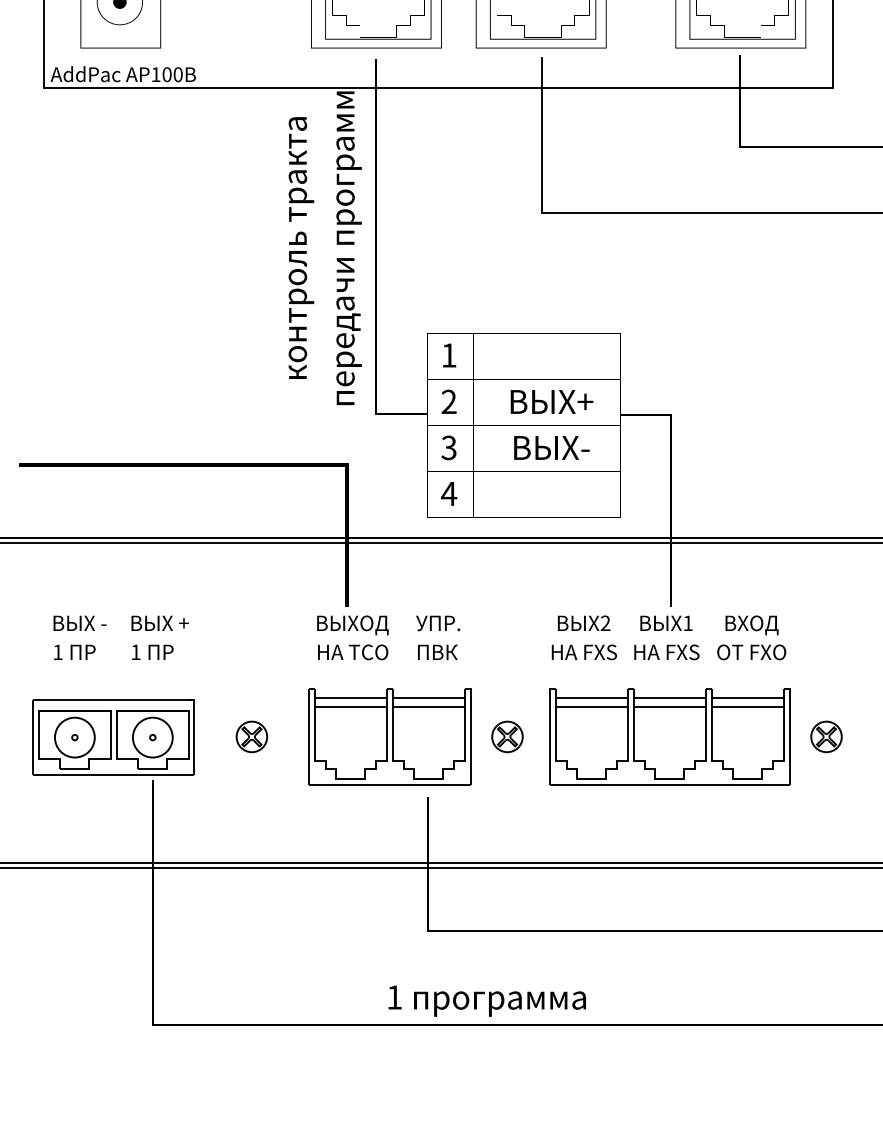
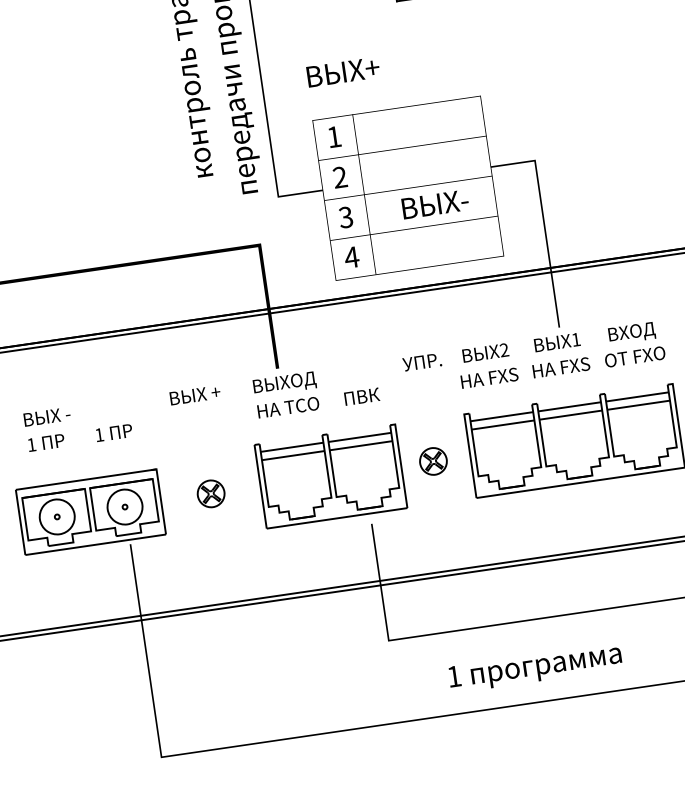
text: (551, 401) -> (342, 71), moved
text: (159, 622) -> (194, 394), moved
text: (438, 623) -> (422, 362), moved
text: (486, 1000) -> (534, 667), moved

